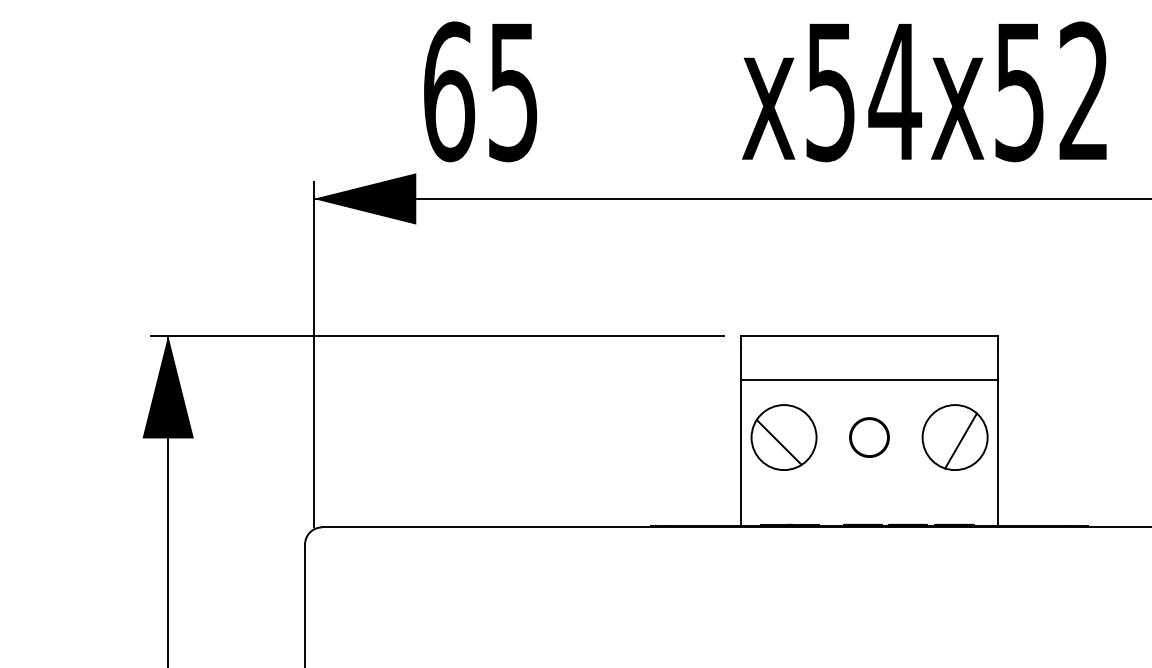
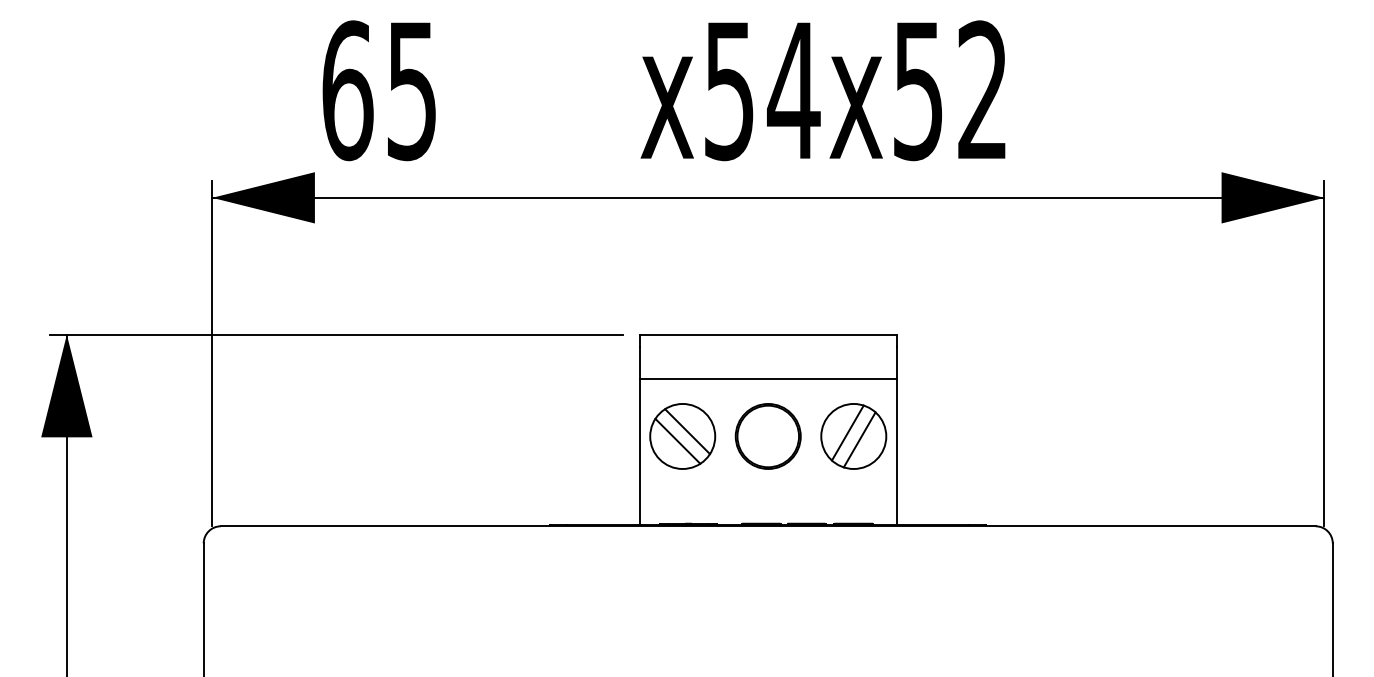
line: (788, 432) -> (687, 431), added
line: (948, 433) -> (847, 432), added
part: (868, 437) -> (767, 436), size x1.67

